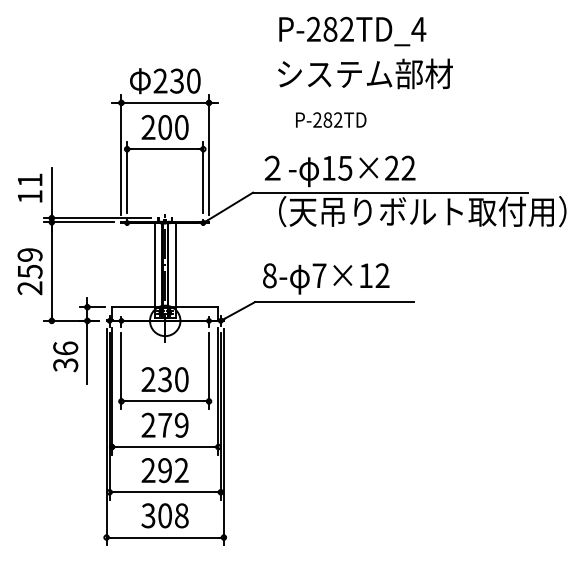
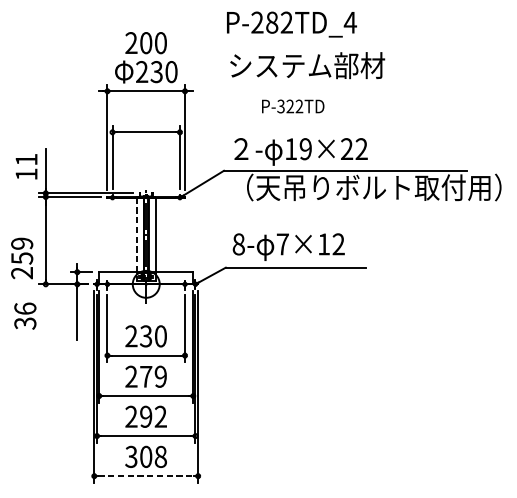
text: (352, 31) -> (291, 24), moved
text: (365, 73) -> (307, 65), moved
text: (322, 119) -> (285, 105), P-282TD -> P-322TD
text: (164, 127) -> (145, 43), moved
text: (345, 167) -> (305, 148), 15×22 -> 19×22
line: (154, 270) -> (136, 239), solid -> dashed
text: (29, 271) -> (21, 258), moved
text: (65, 356) -> (25, 315), moved
line: (165, 537) -> (146, 476), solid -> dashed

